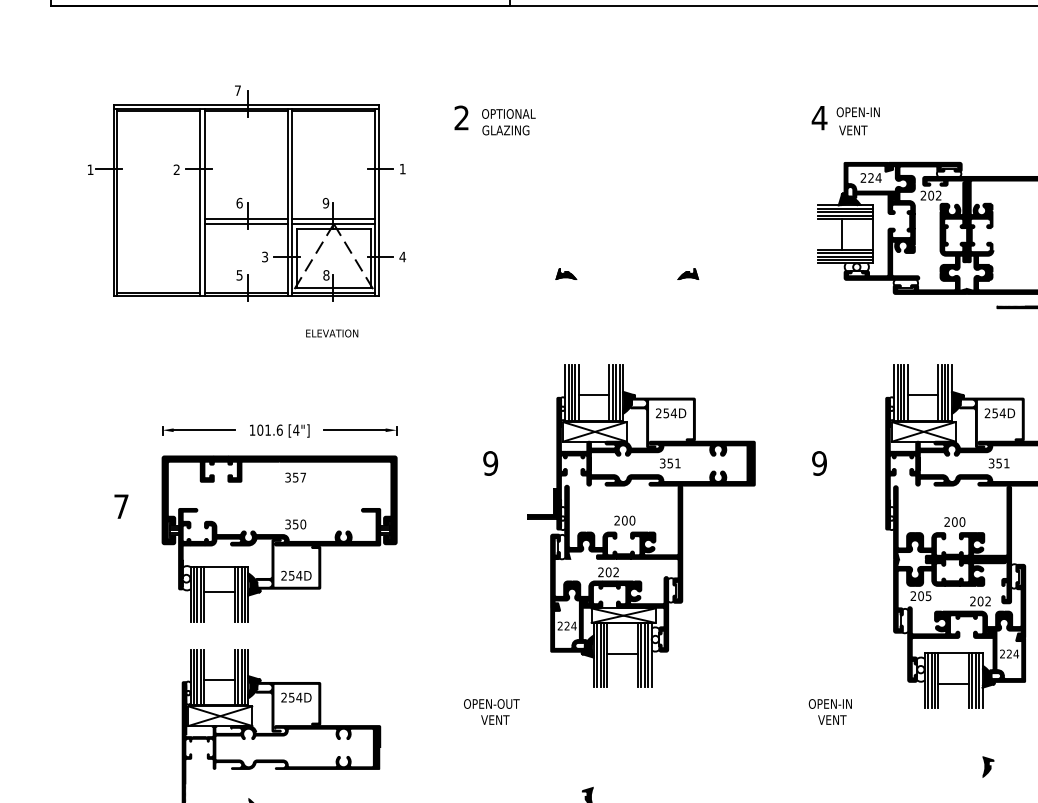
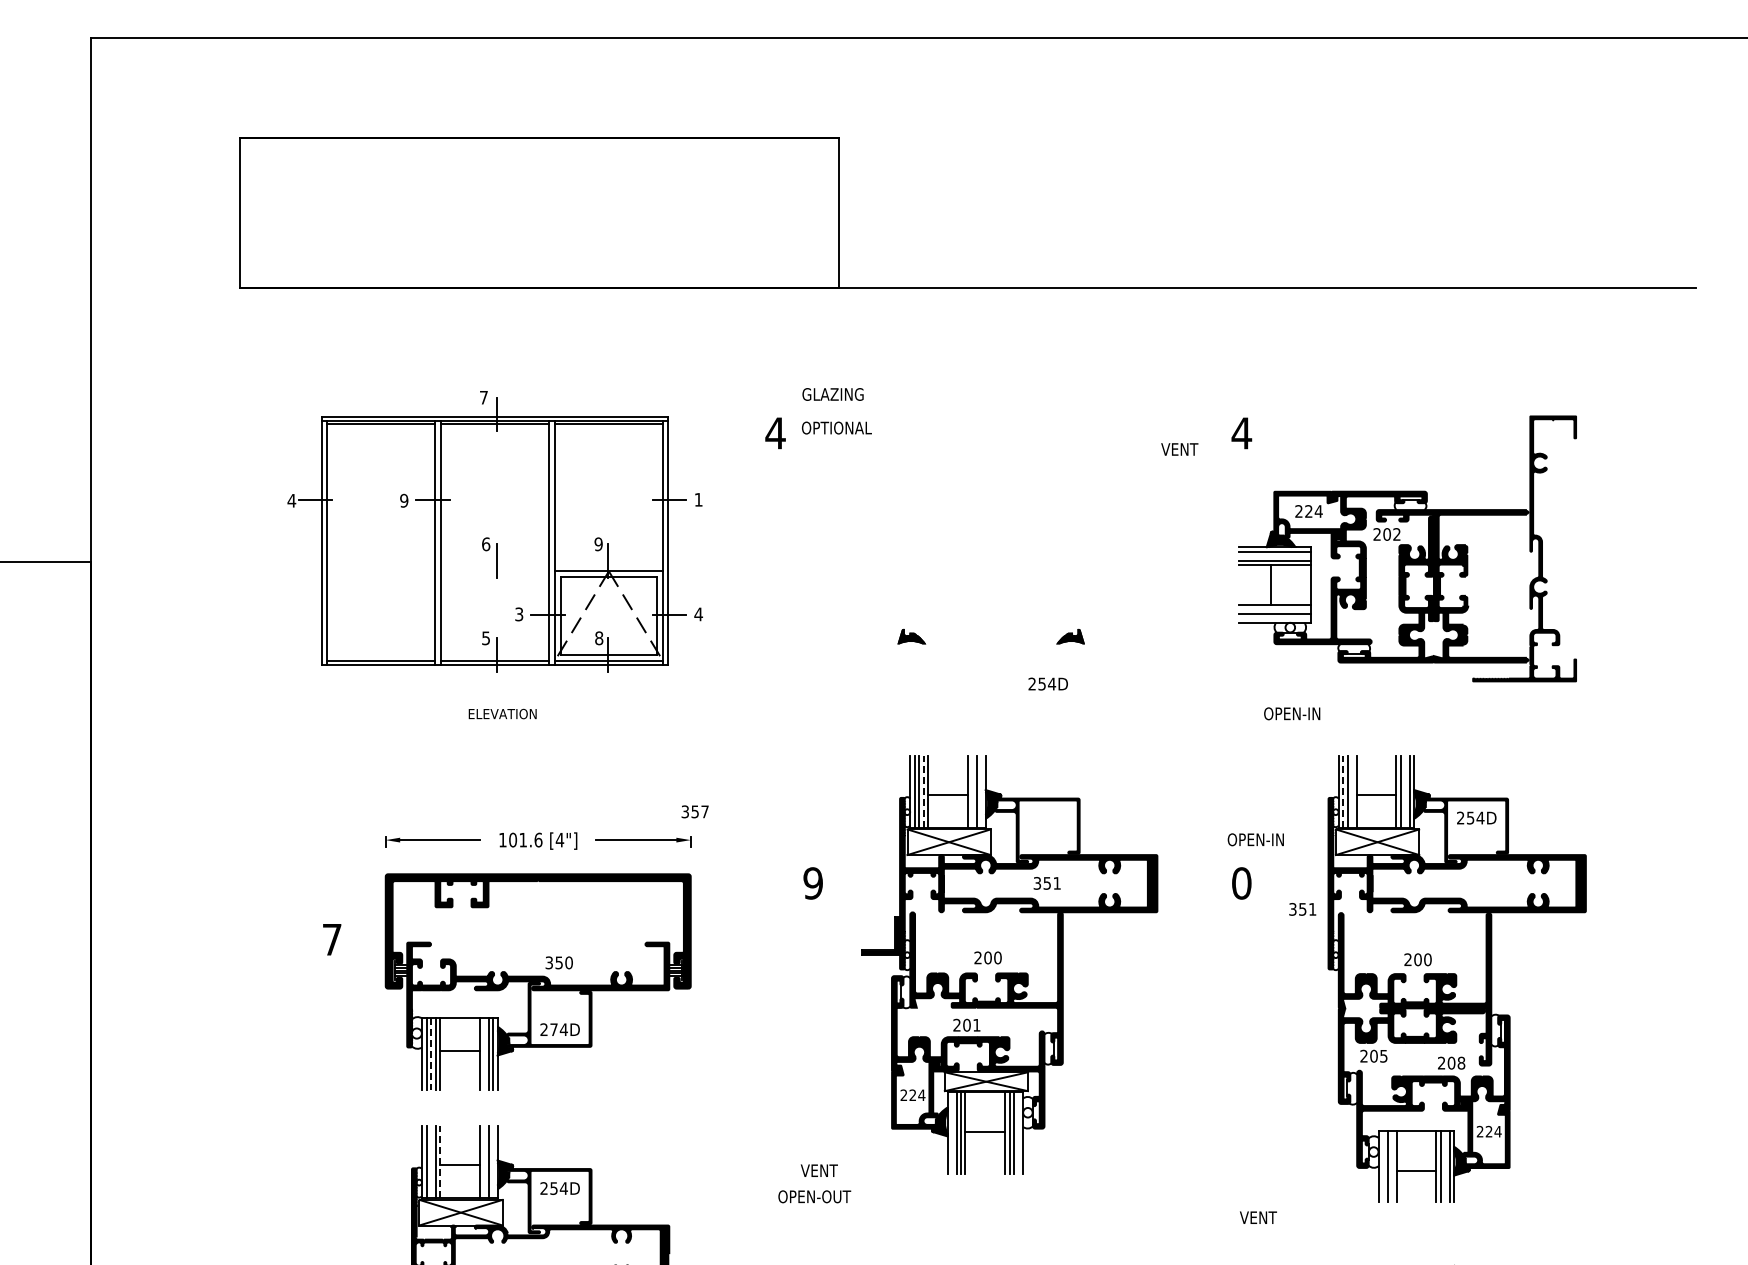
text: (858, 112) -> (1292, 713), moved
text: (461, 118) -> (775, 433), 2 -> 4
text: (505, 130) -> (832, 394), moved
text: (853, 130) -> (1179, 449), moved
text: (90, 169) -> (291, 500), 1 -> 4
text: (176, 169) -> (404, 500), 2 -> 9
line: (845, 212) -> (1275, 556), removed
line: (246, 219) -> (494, 565), removed
line: (333, 219) -> (608, 565), removed
line: (246, 224) -> (494, 571), removed
line: (845, 253) -> (1275, 609), removed
line: (845, 260) -> (1275, 618), removed
text: (332, 333) -> (502, 713), moved
line: (575, 392) -> (923, 791), solid -> dashed
line: (612, 392) -> (972, 791), removed
line: (619, 392) -> (981, 791), removed
line: (897, 392) -> (1343, 791), solid -> dashed
line: (904, 392) -> (1352, 791), removed
line: (945, 392) -> (1405, 791), removed
text: (670, 412) -> (1047, 683), moved
text: (819, 463) -> (1241, 883), 9 -> 0
text: (998, 463) -> (1302, 909), moved
text: (295, 477) -> (694, 811), moved
text: (615, 571) -> (976, 1024), 202 -> 201
text: (291, 575) -> (553, 1029), 254D -> 274D
line: (197, 594) -> (431, 1054), solid -> dashed
line: (238, 594) -> (484, 1053), removed
text: (988, 600) -> (1461, 1062), 202 -> 208
line: (597, 654) -> (952, 1132), removed
line: (648, 654) -> (1018, 1132), removed
line: (197, 676) -> (431, 1161), removed
line: (204, 676) -> (440, 1161), solid -> dashed
line: (238, 676) -> (484, 1161), removed
line: (245, 676) -> (493, 1161), removed
line: (928, 680) -> (1383, 1166), removed
line: (935, 680) -> (1392, 1166), removed
line: (975, 680) -> (1445, 1166), removed
text: (830, 703) -> (1255, 839), moved
text: (494, 719) -> (818, 1170), moved

